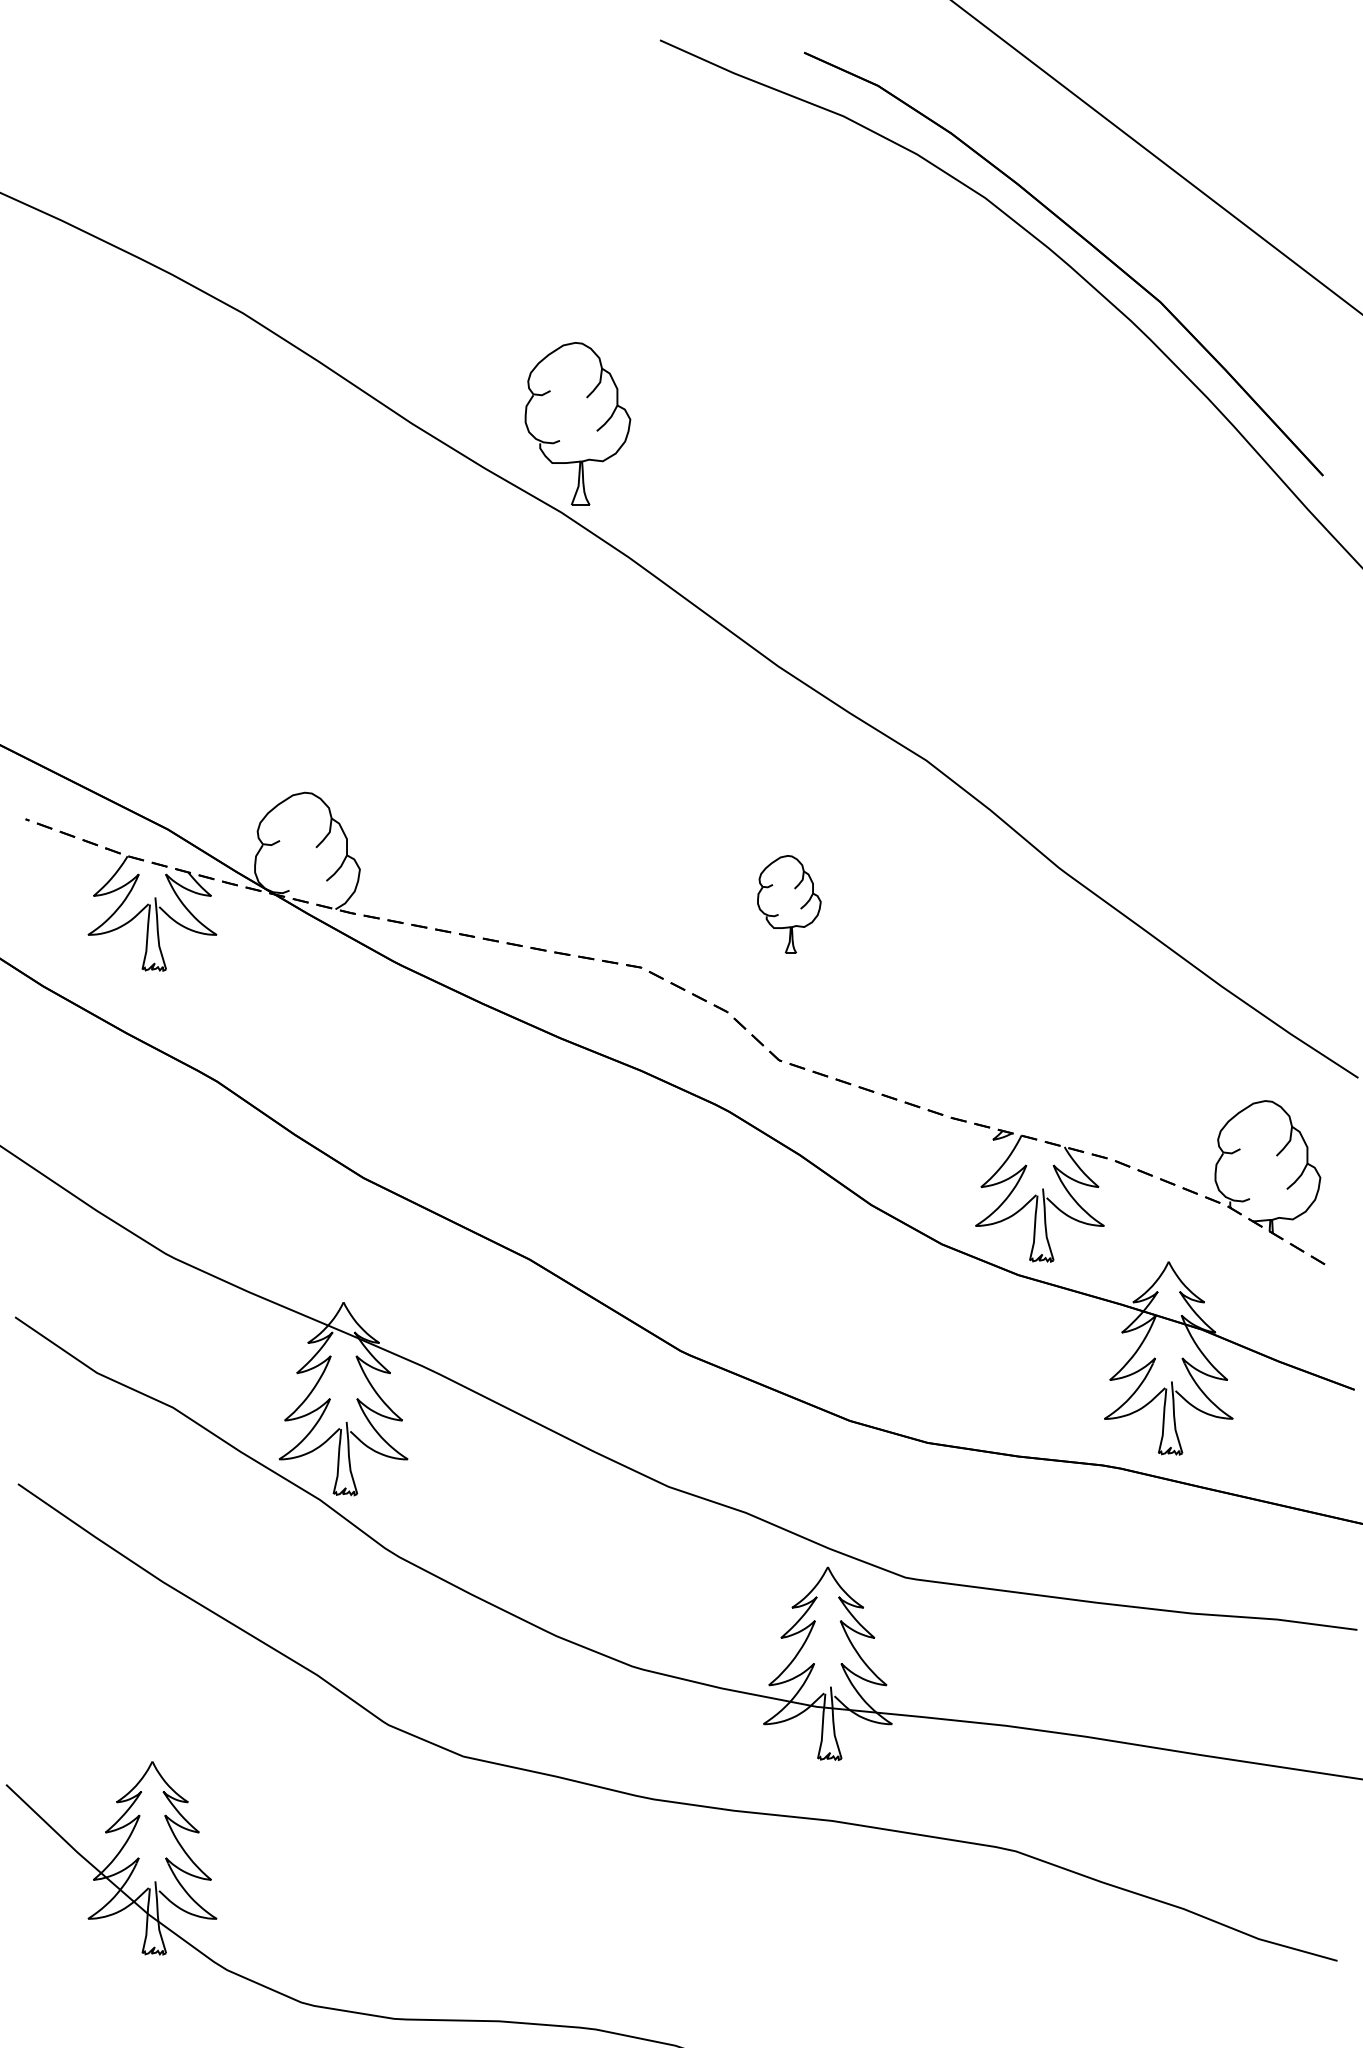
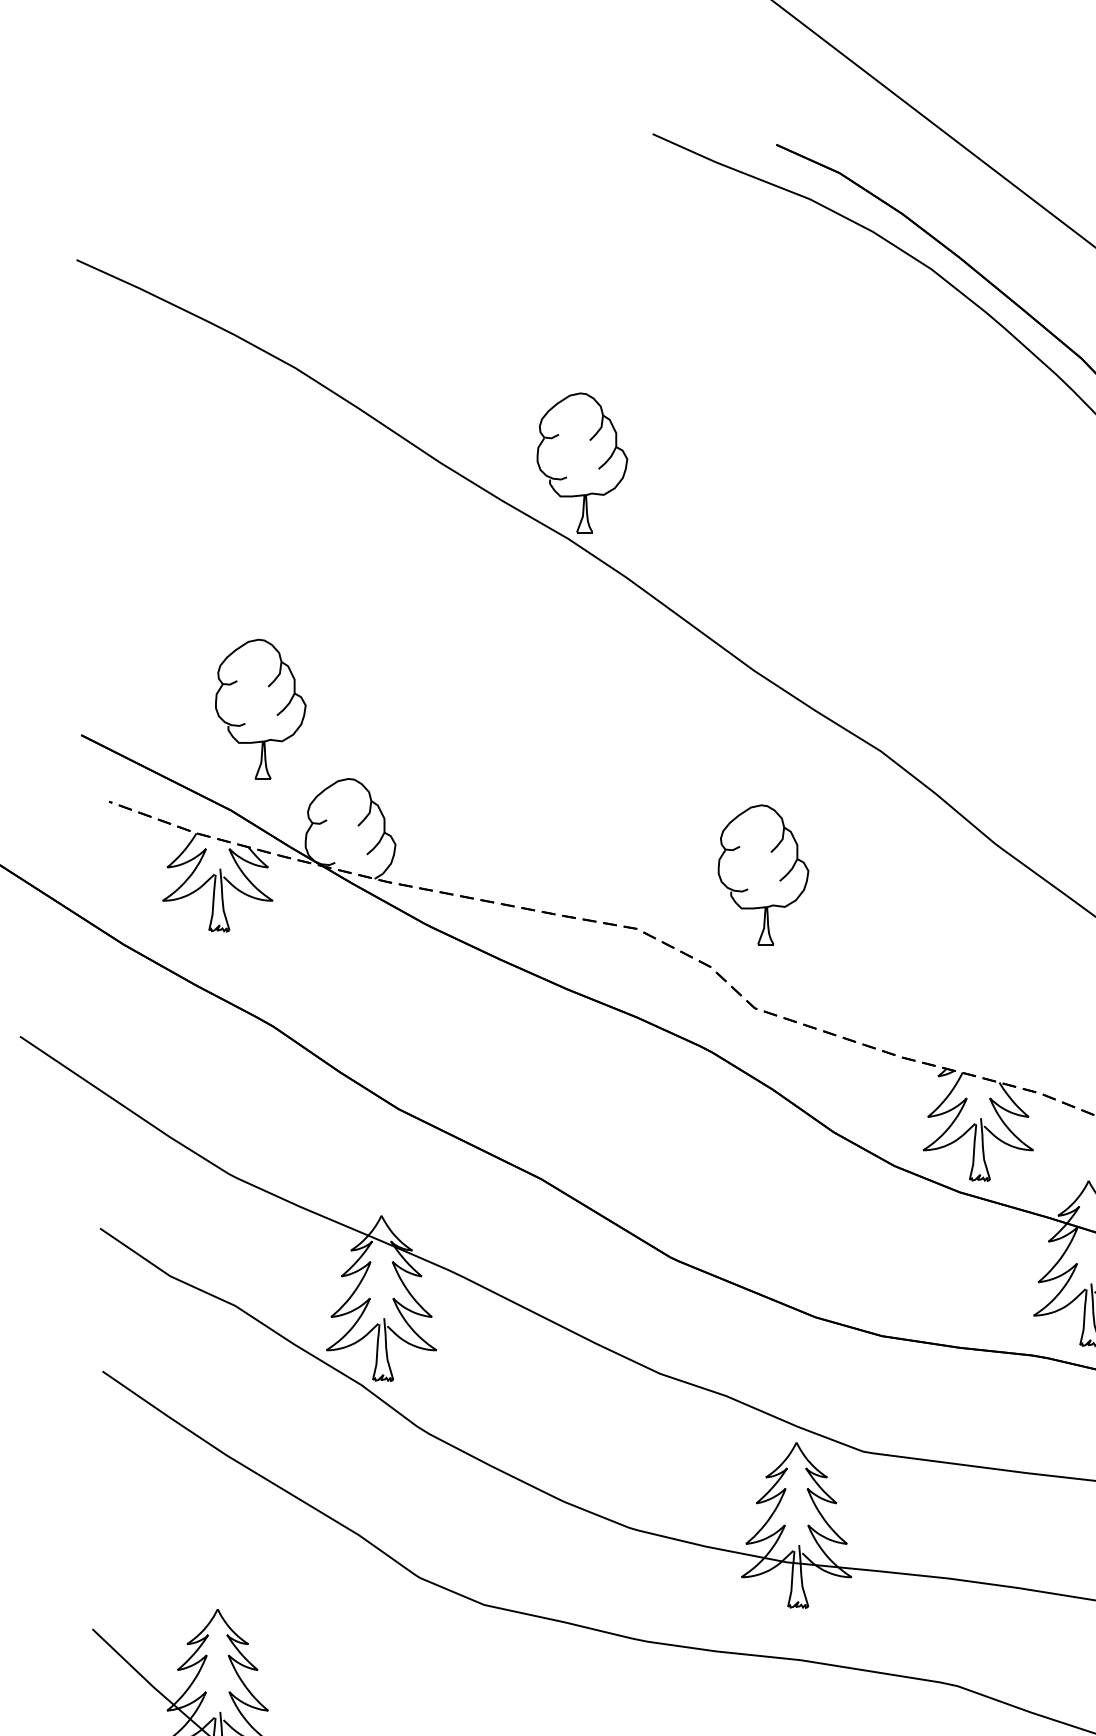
part: (202, 711) -> (260, 709), added
part: (789, 904) -> (763, 874), size x1.67

